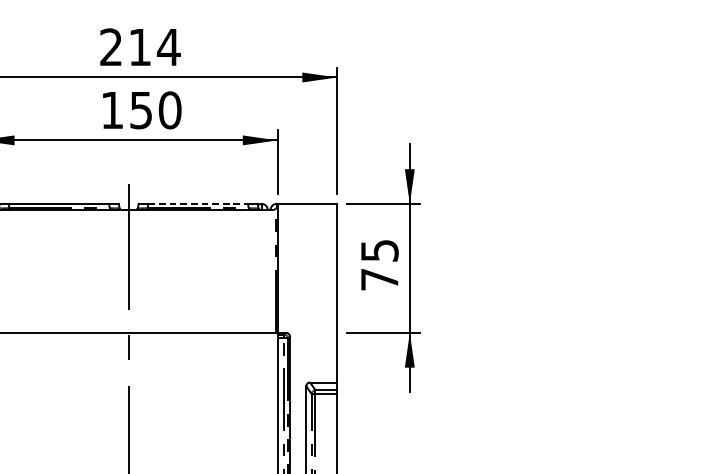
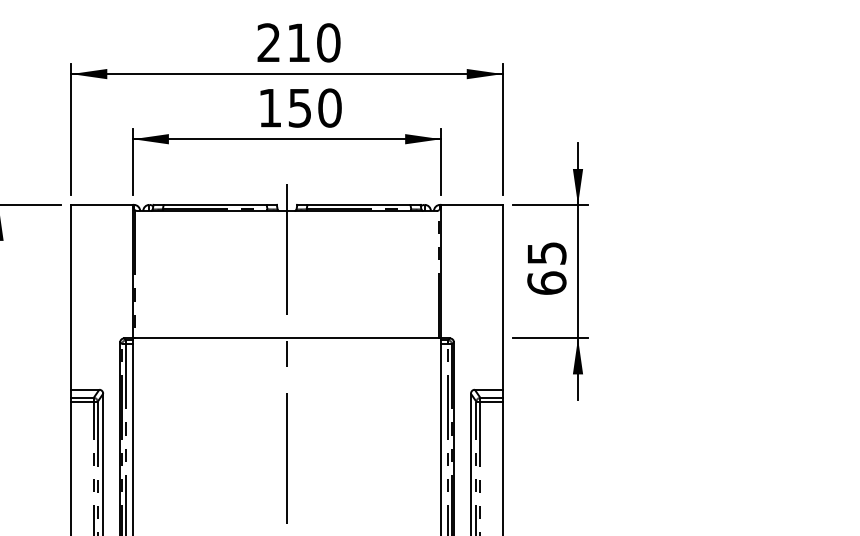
text: (168, 46) -> (328, 42), 214 -> 210
line: (197, 203) -> (358, 204), dashed -> solid
text: (379, 278) -> (546, 282), 75 -> 65

